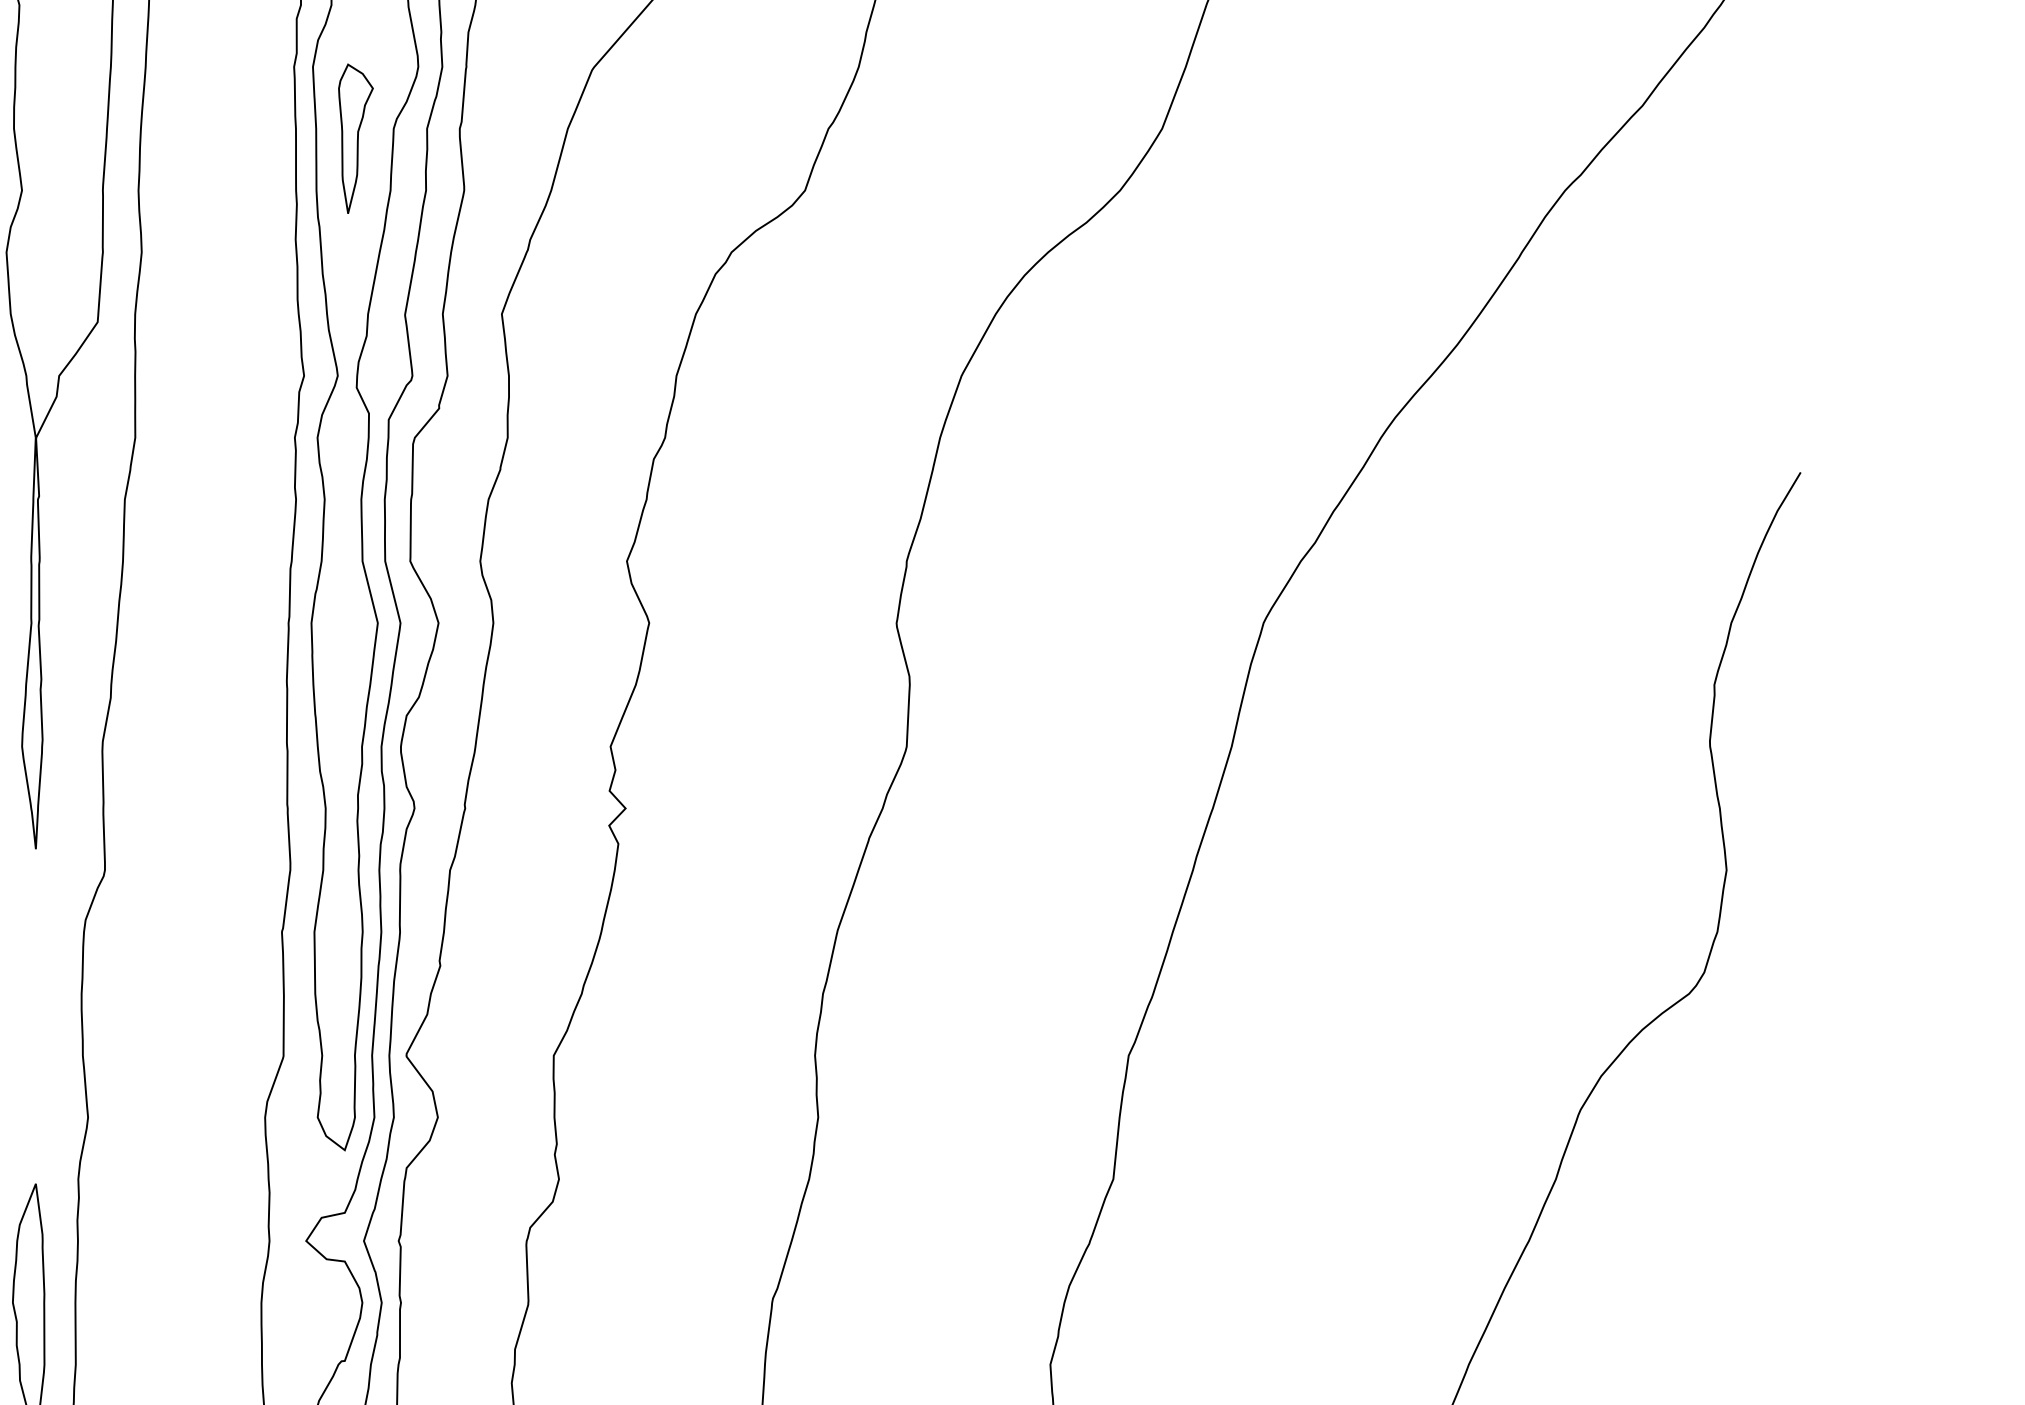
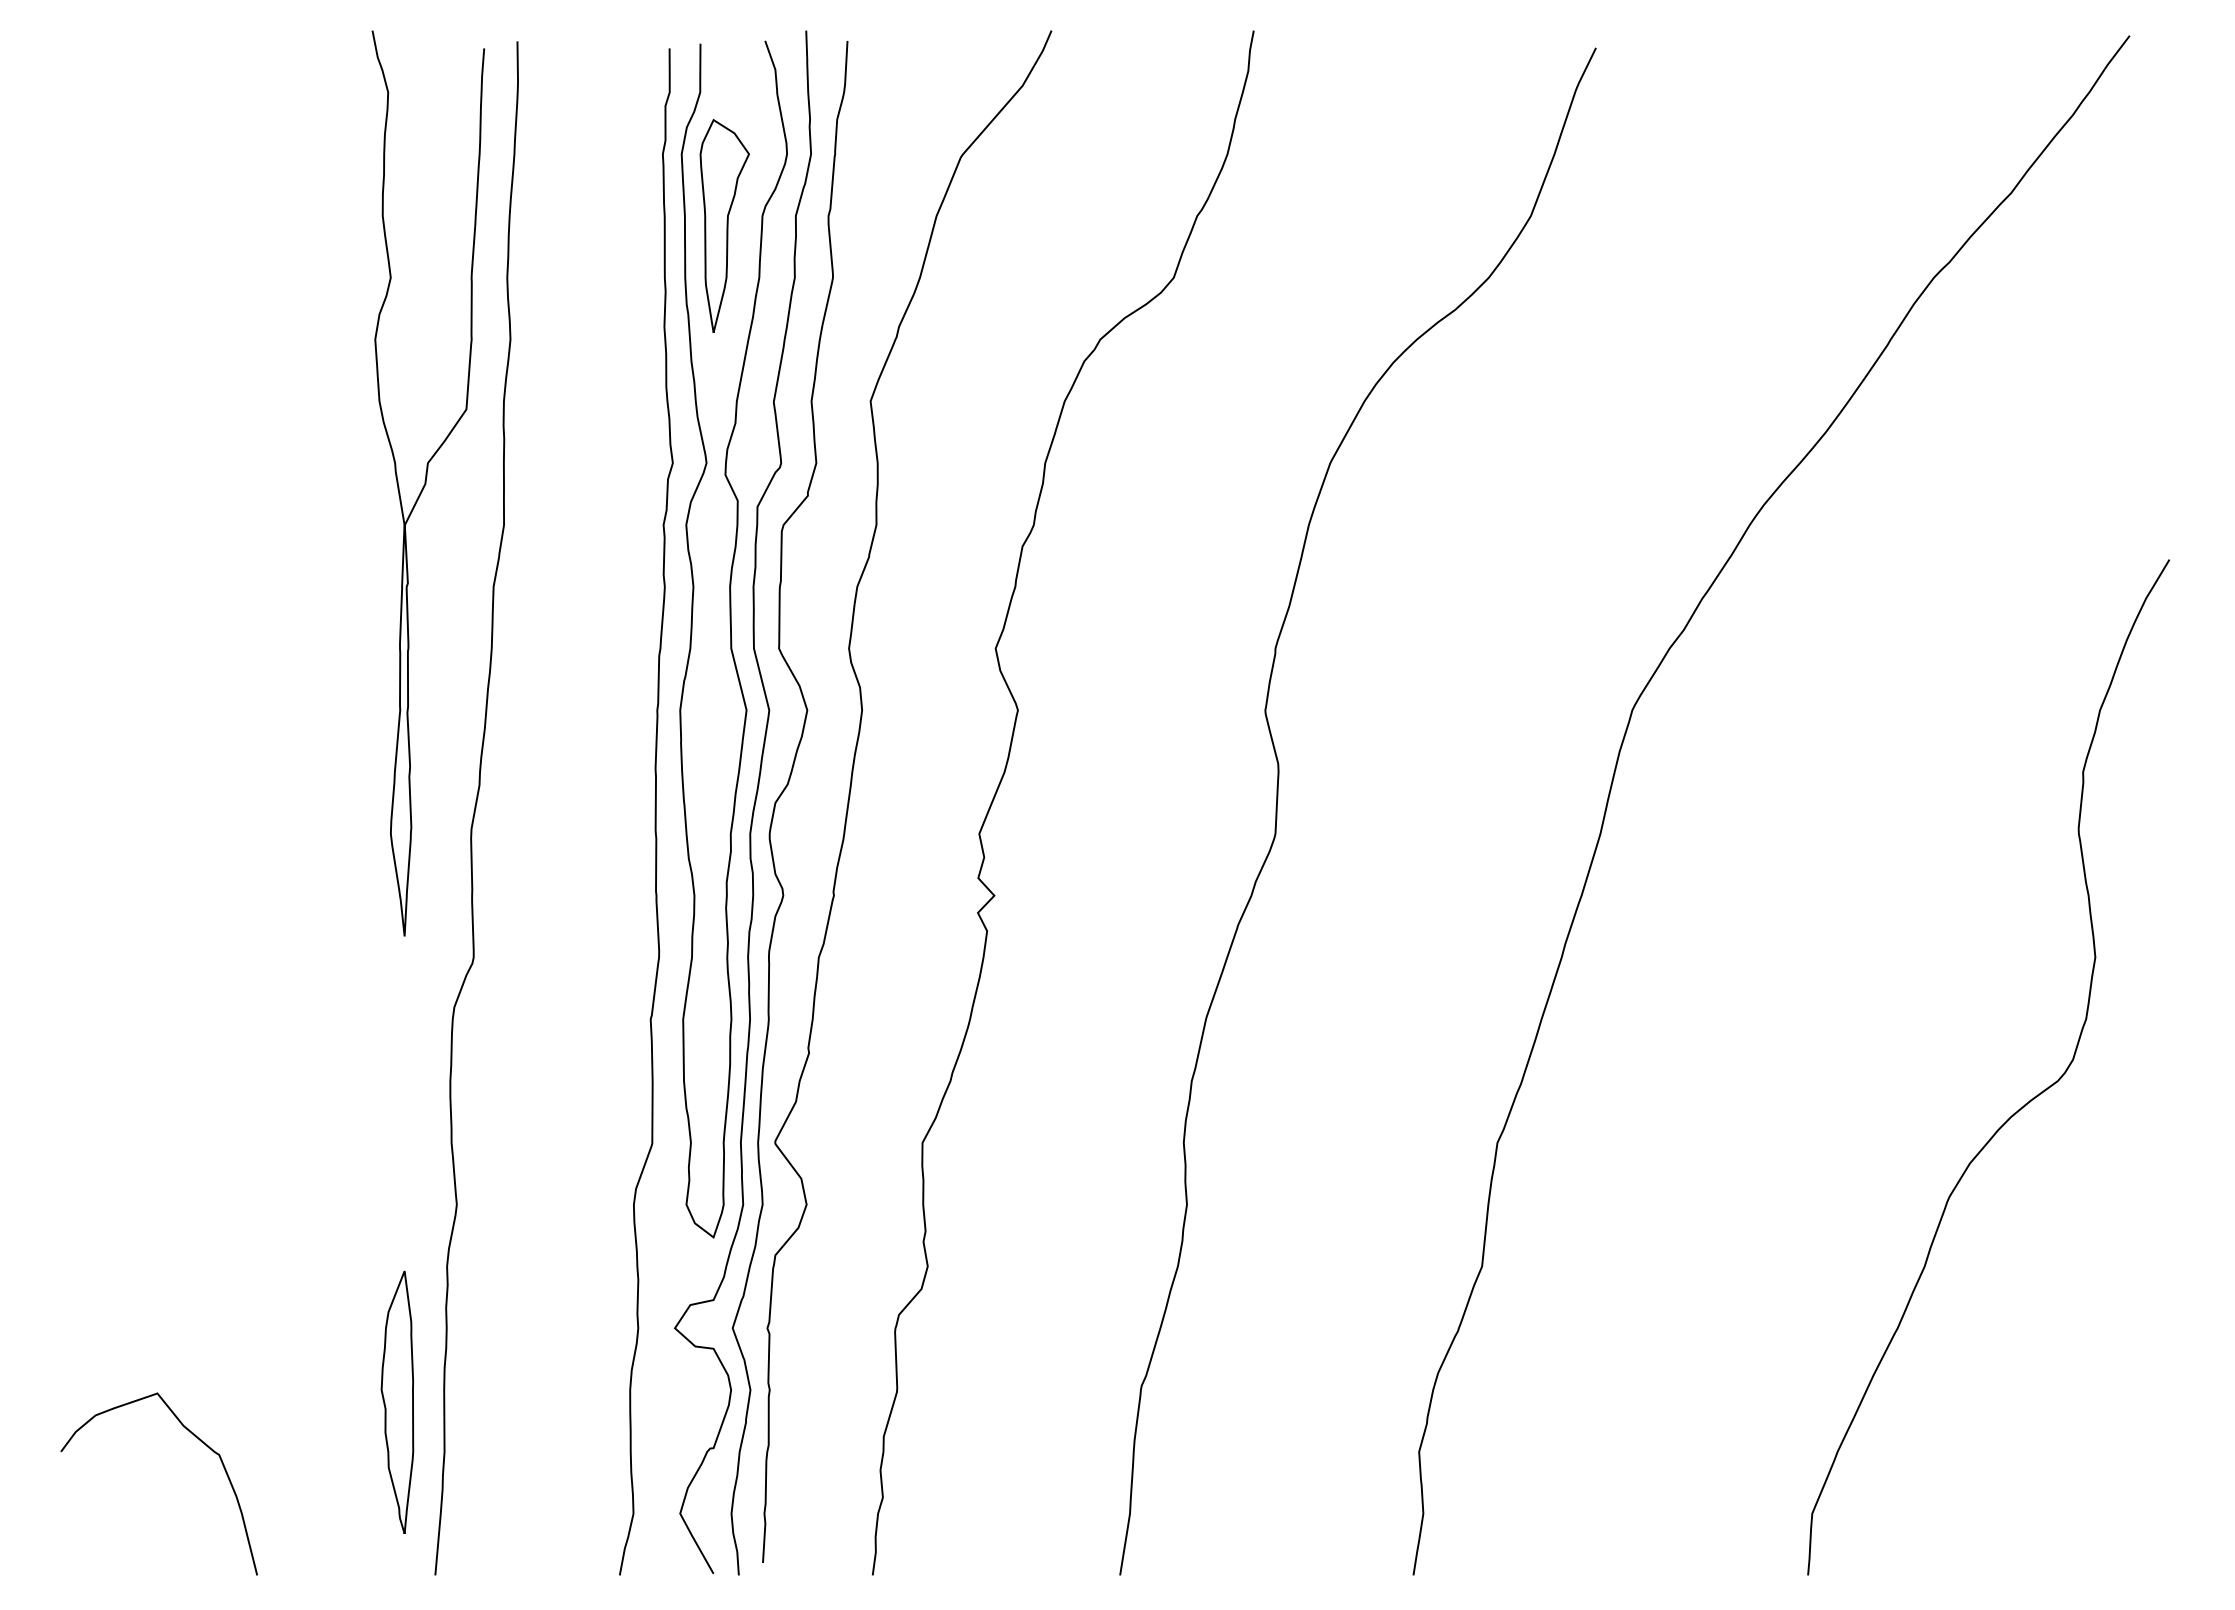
part: (355, 138) -> (724, 225), size x1.43

